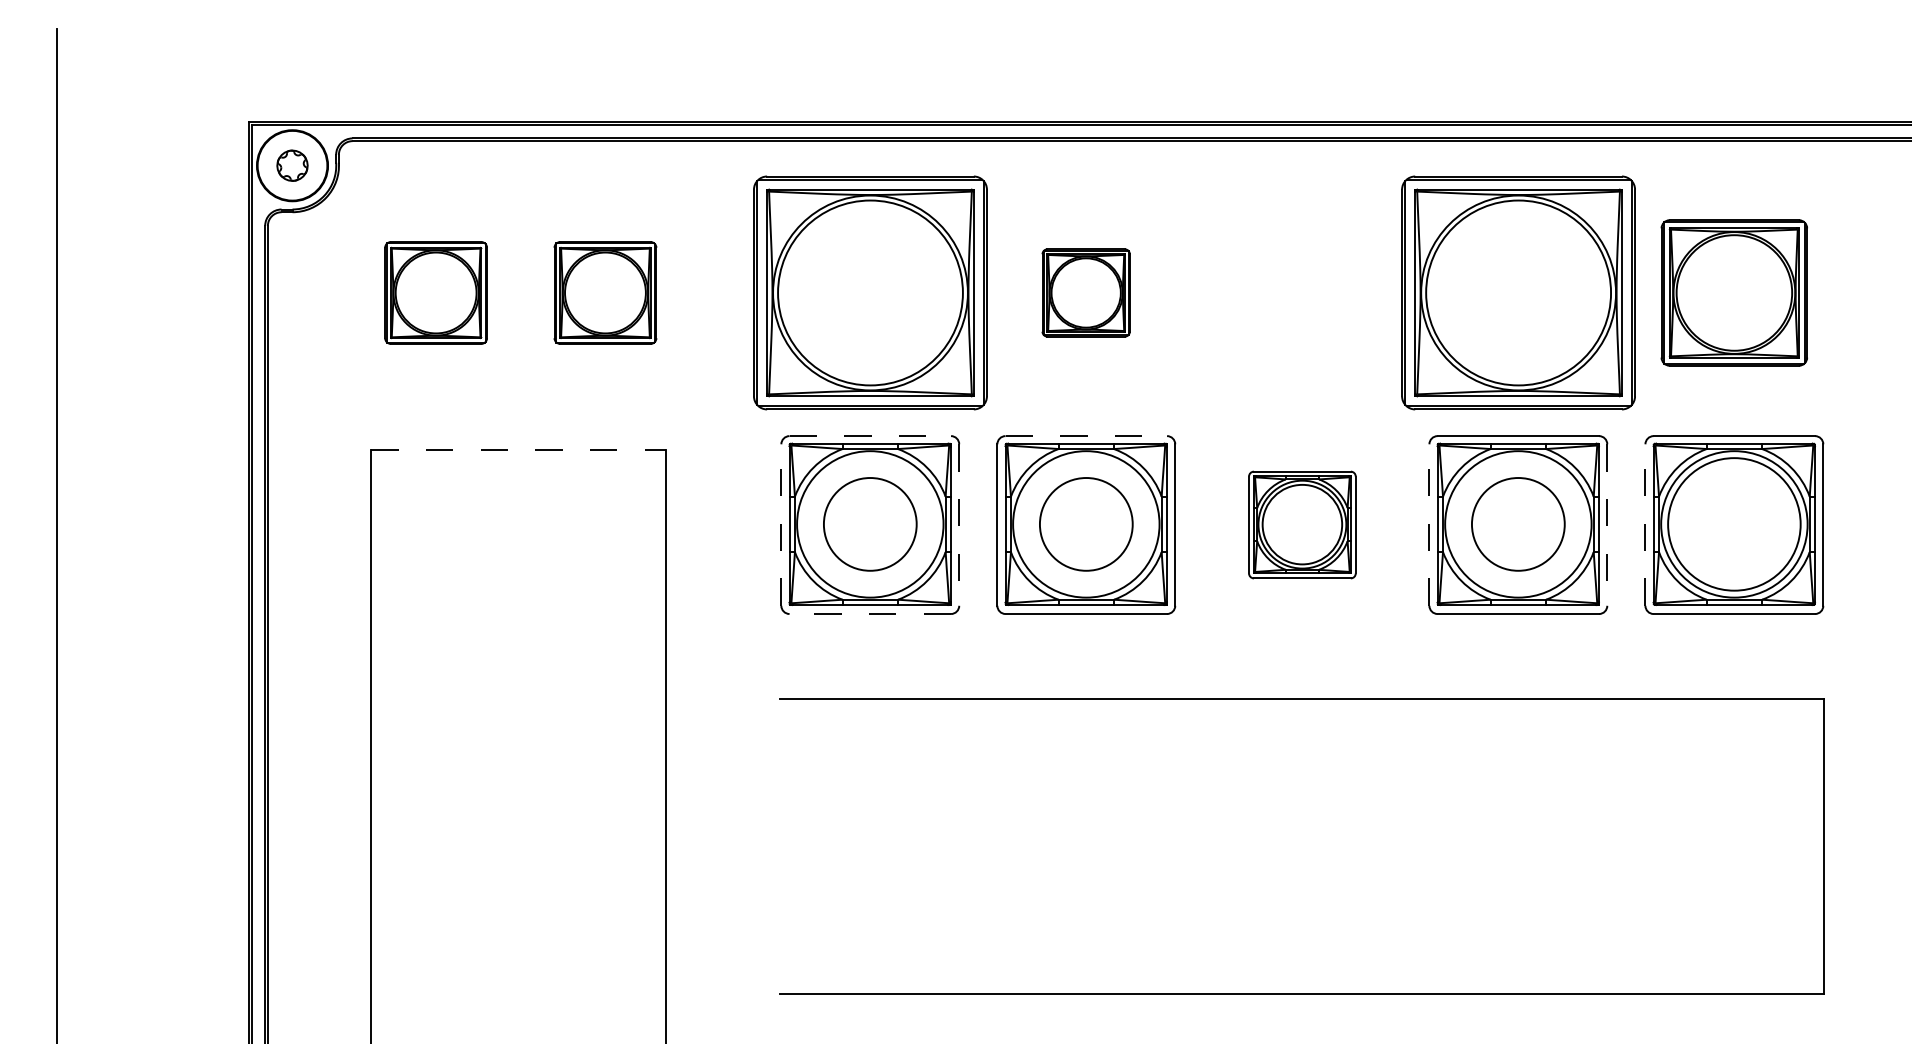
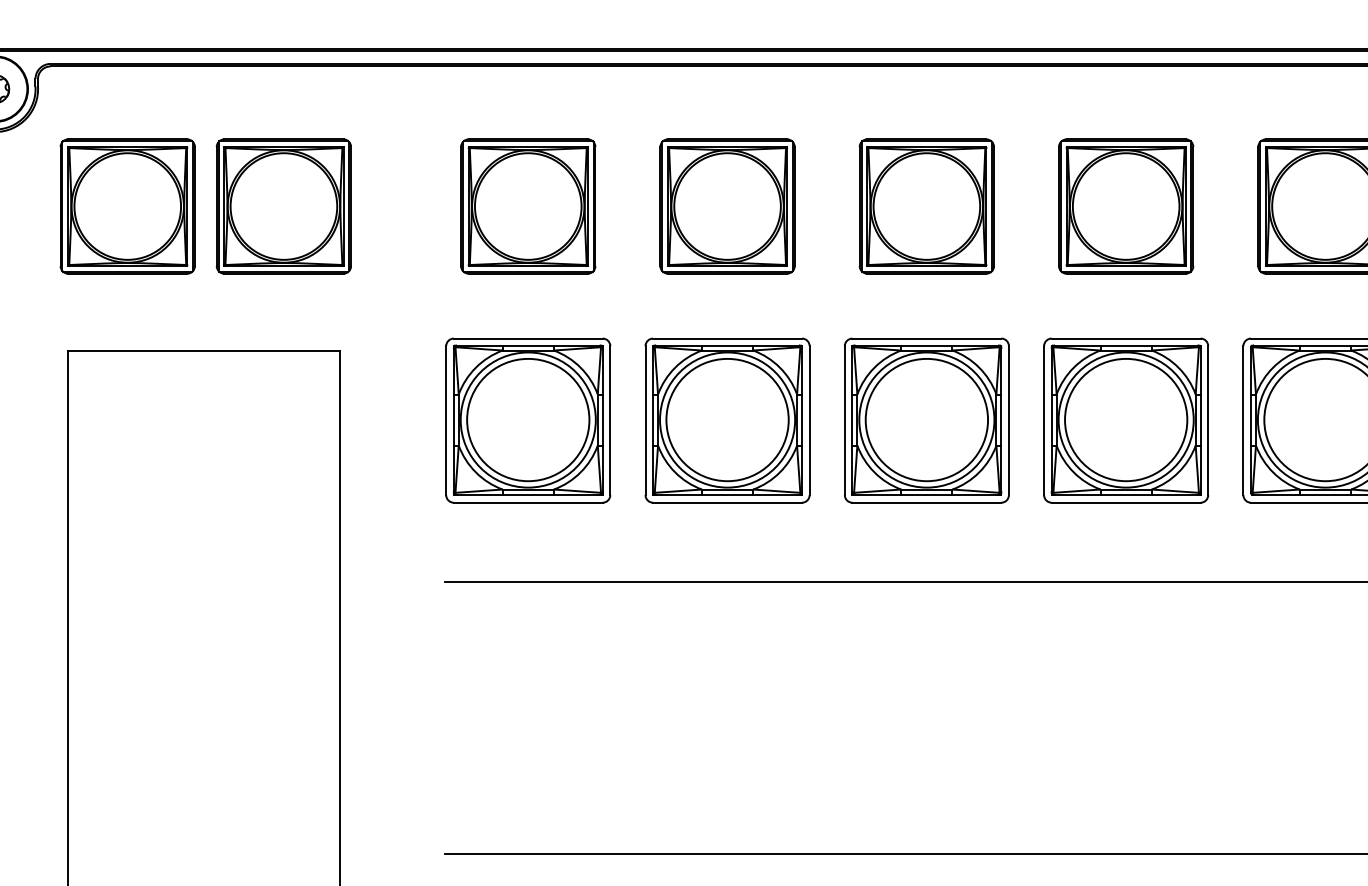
part: (435, 292) -> (127, 206), size x1.43
part: (605, 292) -> (283, 206), size x1.43
part: (869, 292) -> (527, 206), size x0.62
part: (1085, 292) -> (726, 206), size x1.67
part: (1301, 292) -> (926, 206), added
part: (1517, 292) -> (1125, 206), size x0.62
line: (870, 436) -> (528, 338), dashed -> solid
line: (1086, 436) -> (727, 338), dashed -> solid
line: (519, 450) -> (204, 351), dashed -> solid
circle: (870, 524) -> (528, 420), size x1.43
circle: (1086, 524) -> (727, 420), size x1.43
part: (1302, 524) -> (927, 420), size x1.67
circle: (1518, 524) -> (1126, 420), size x1.43
line: (781, 525) -> (446, 421), dashed -> solid
line: (959, 525) -> (610, 421), dashed -> solid
line: (1429, 525) -> (1044, 421), dashed -> solid
line: (1607, 525) -> (1208, 421), dashed -> solid
line: (1645, 525) -> (1243, 421), dashed -> solid
line: (870, 614) -> (528, 503), dashed -> solid

